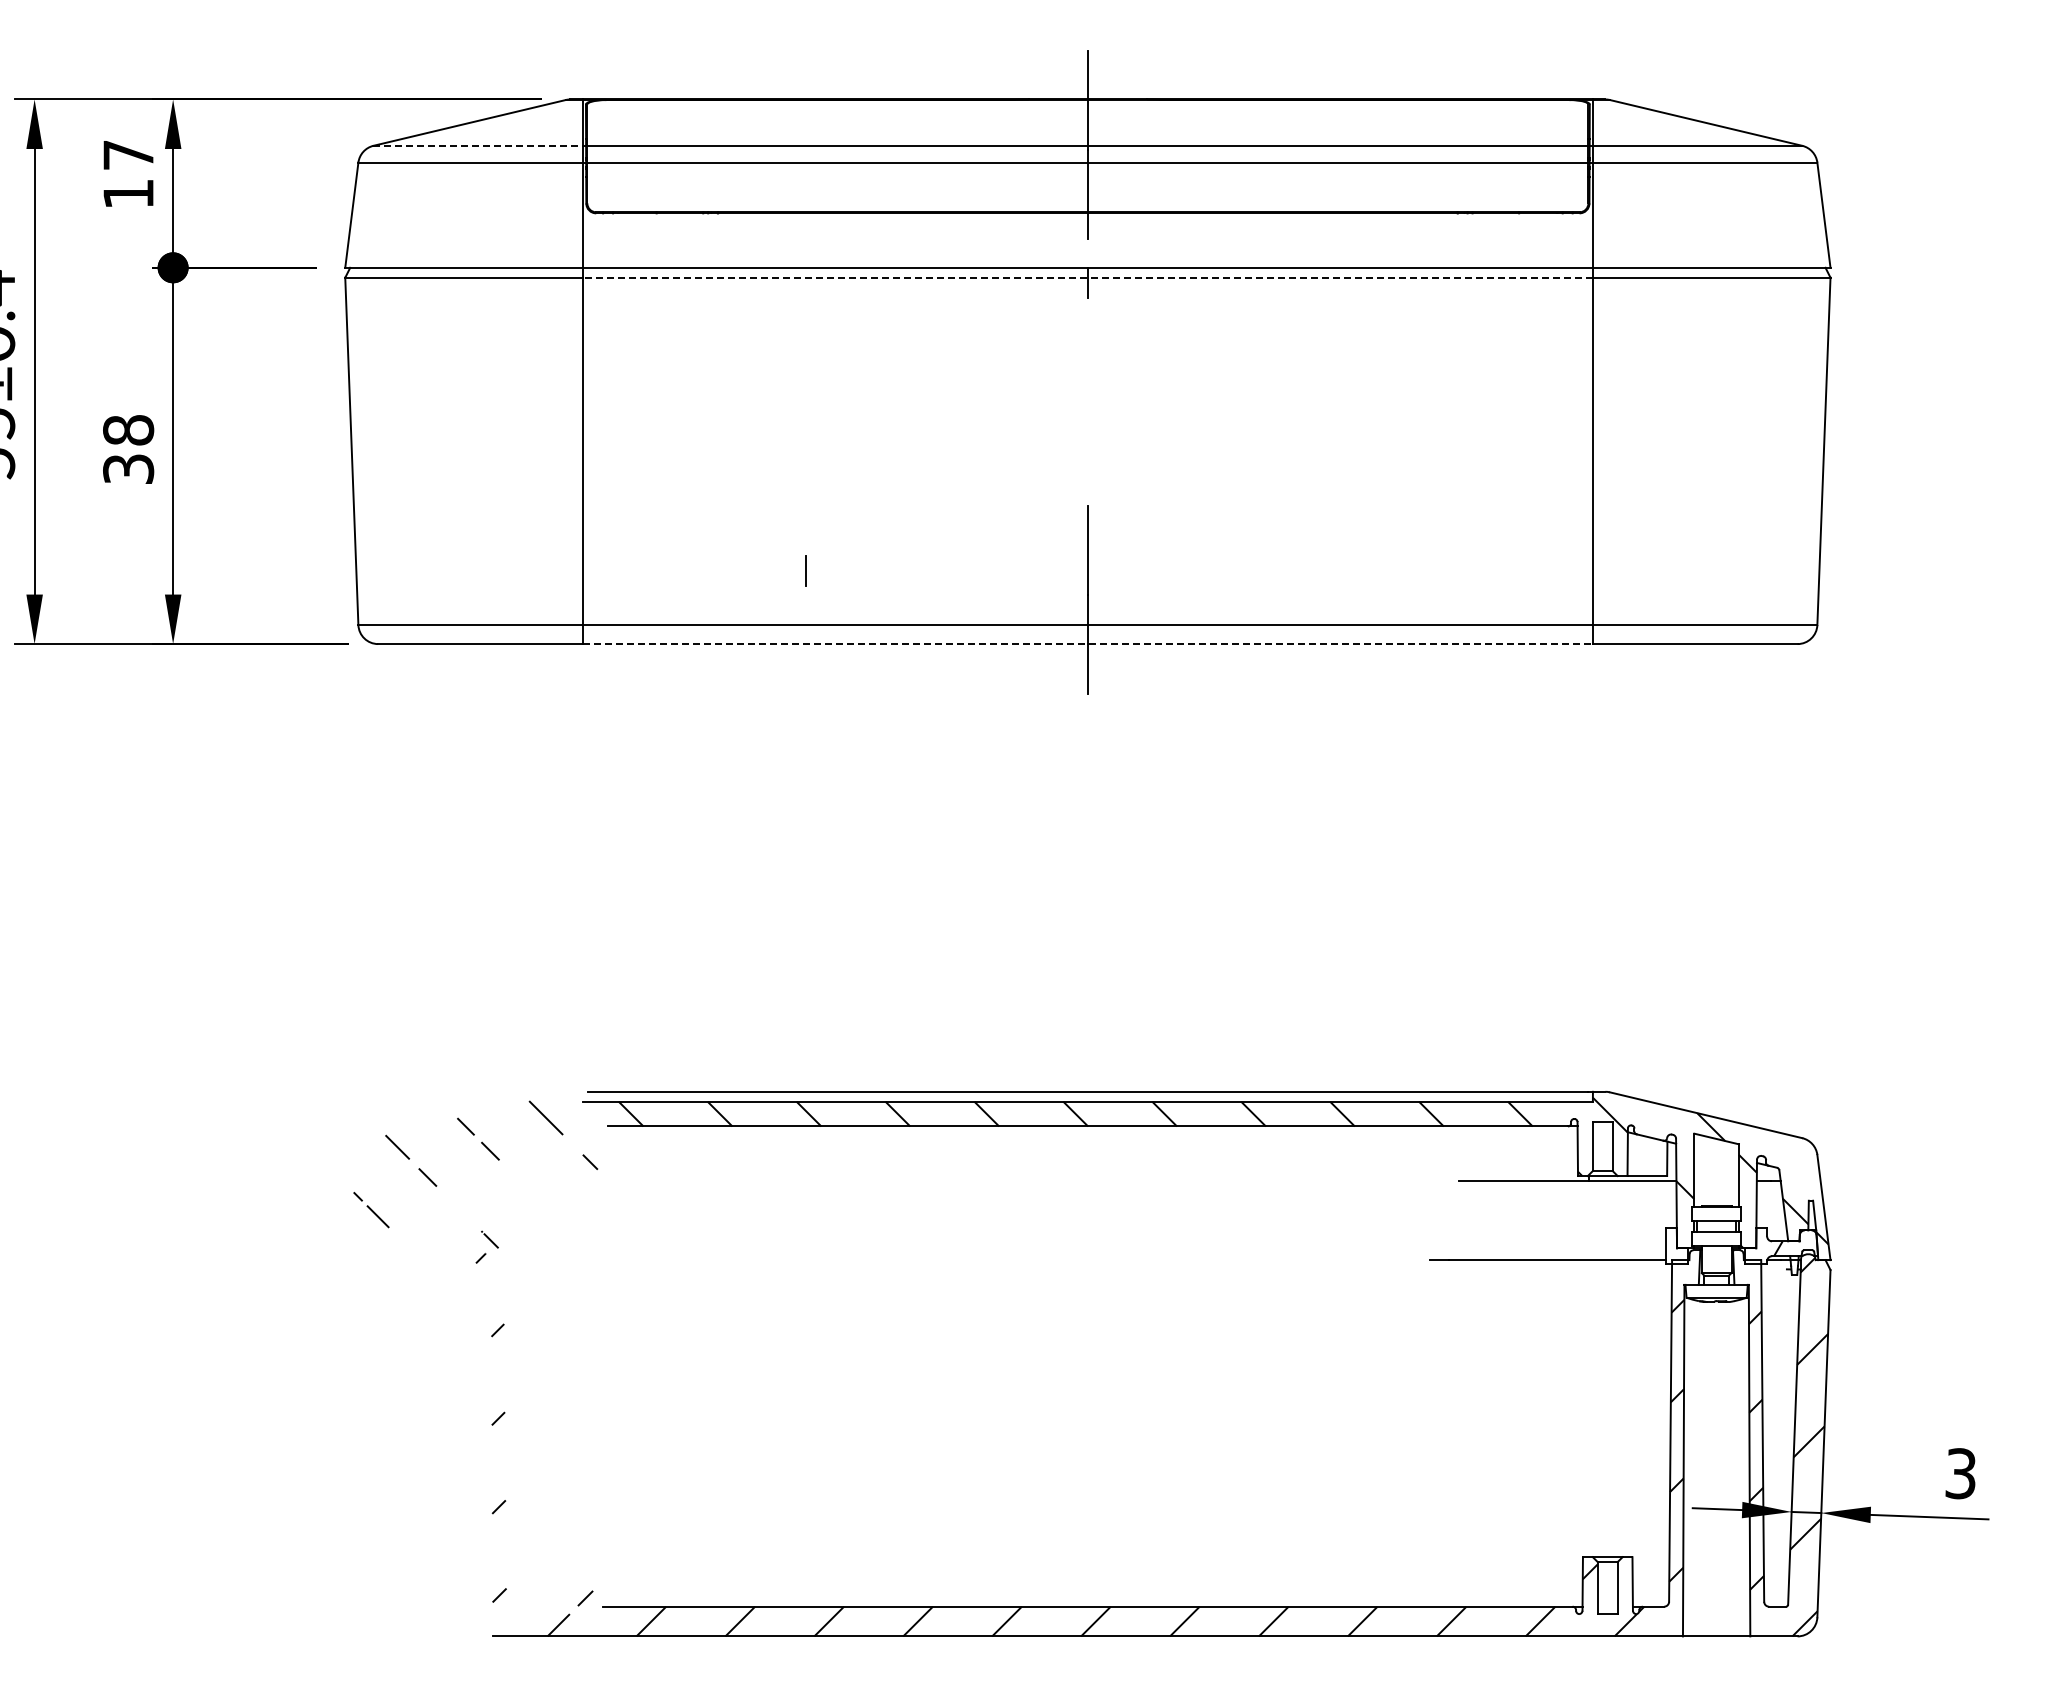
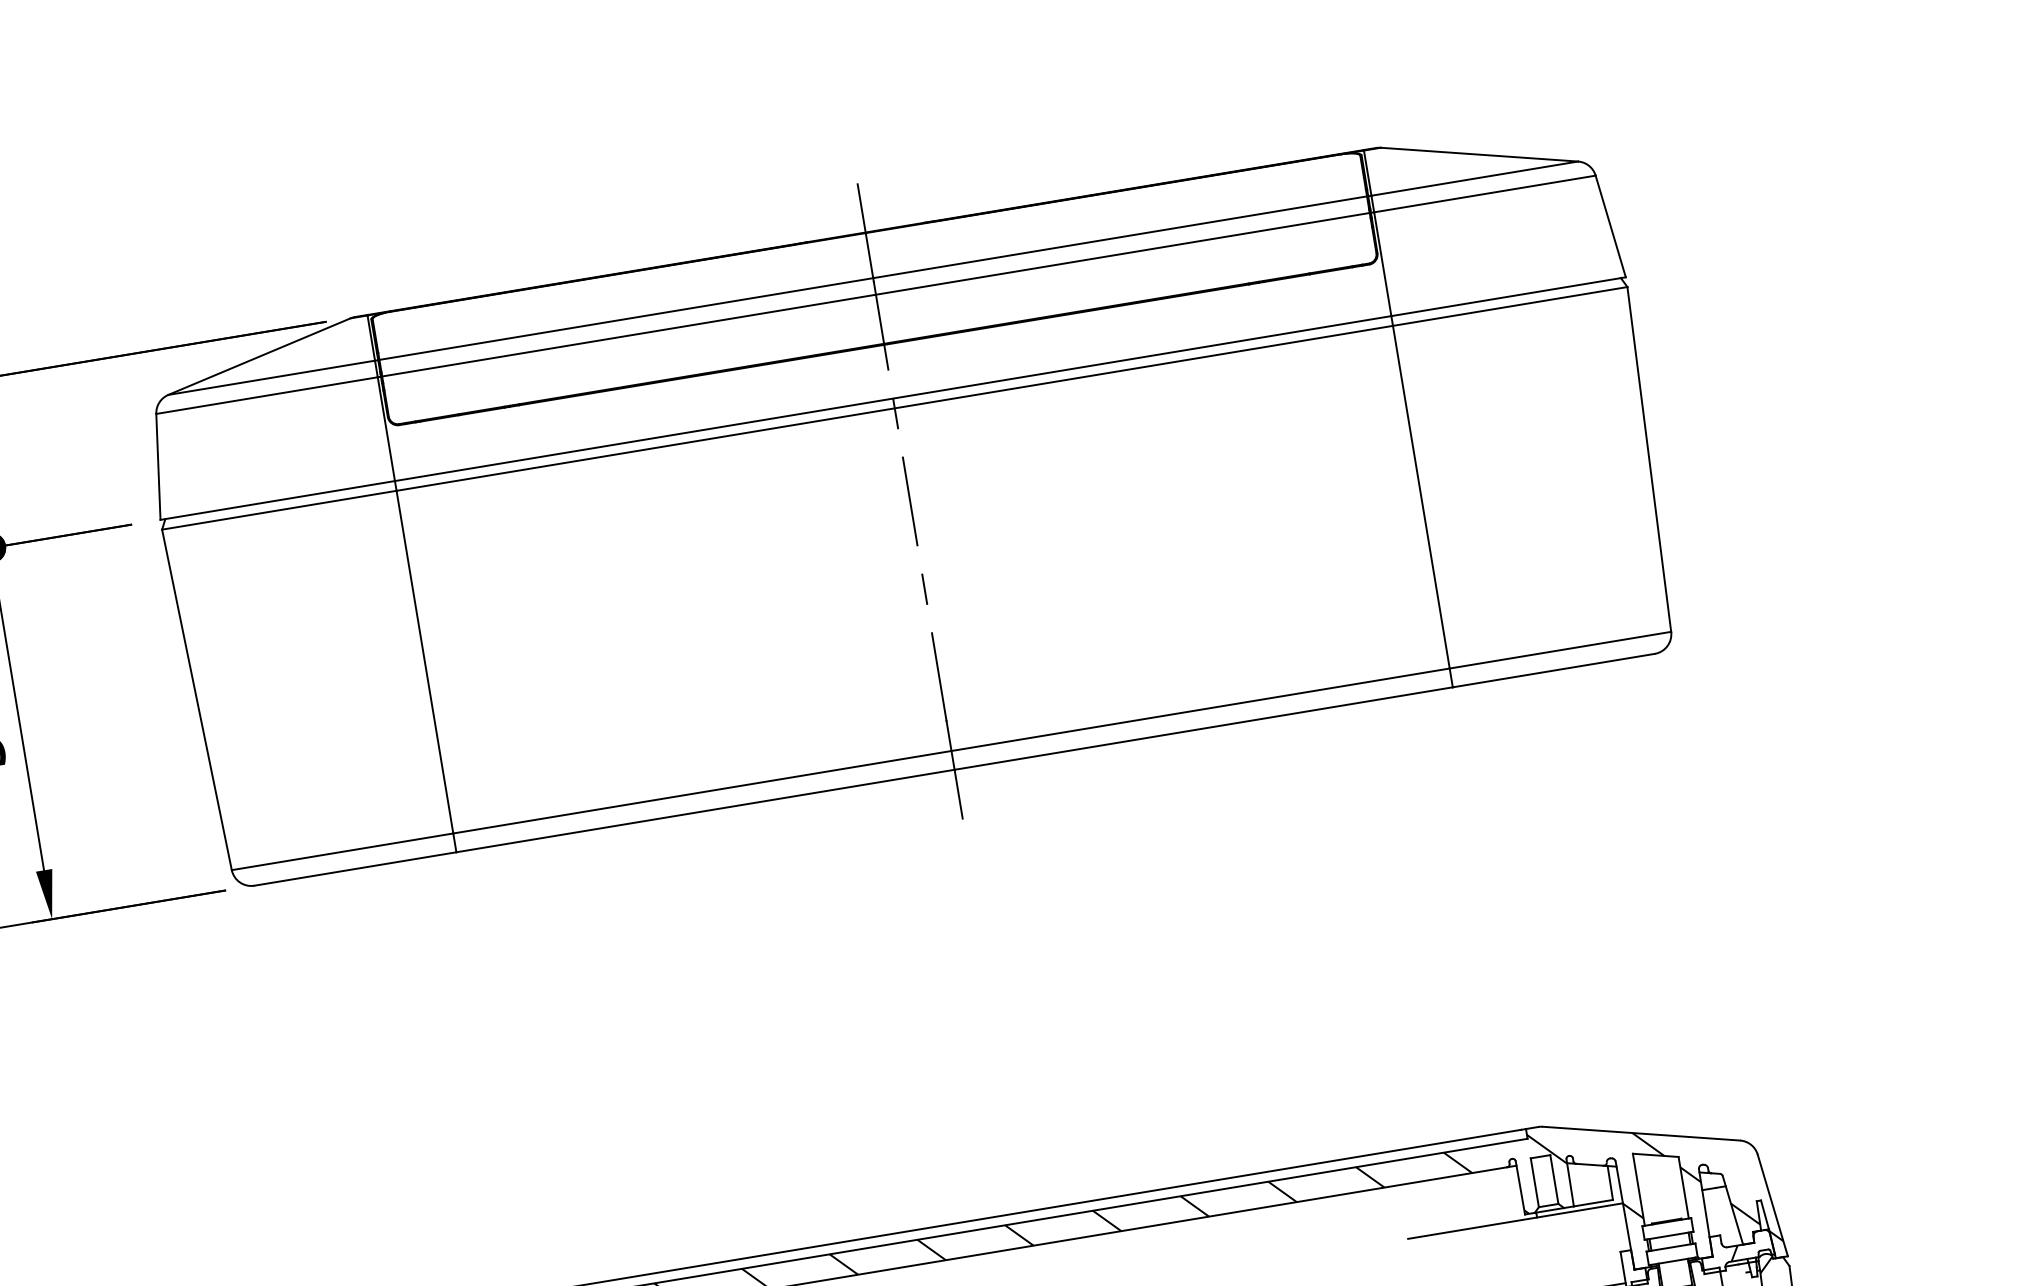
line: (478, 145) -> (271, 377), dashed -> solid
line: (1087, 277) -> (894, 408), dashed -> solid
line: (1087, 371) -> (909, 500), added
line: (805, 570) -> (924, 588), moved
line: (1087, 644) -> (954, 770), dashed -> solid

